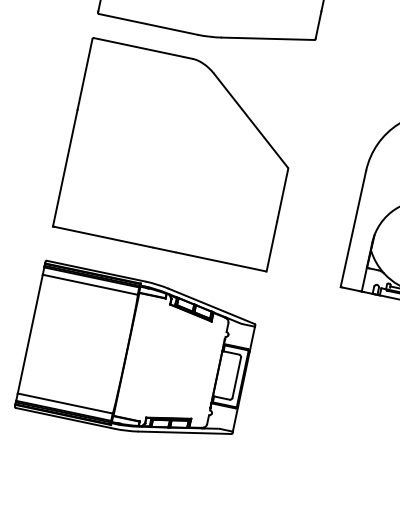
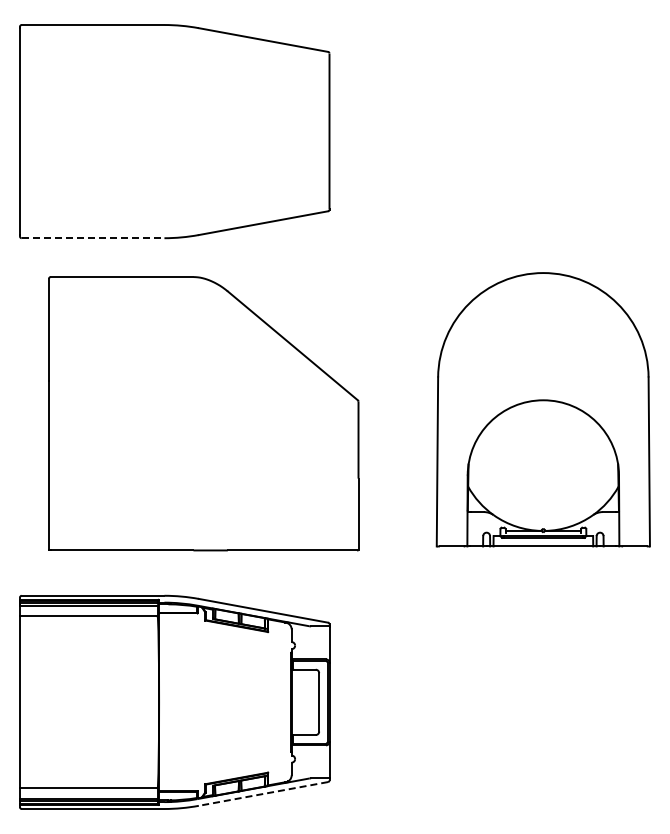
line: (148, 24) -> (93, 238), solid -> dashed
part: (179, 154) -> (203, 413), moved
line: (185, 432) -> (263, 793), solid -> dashed

